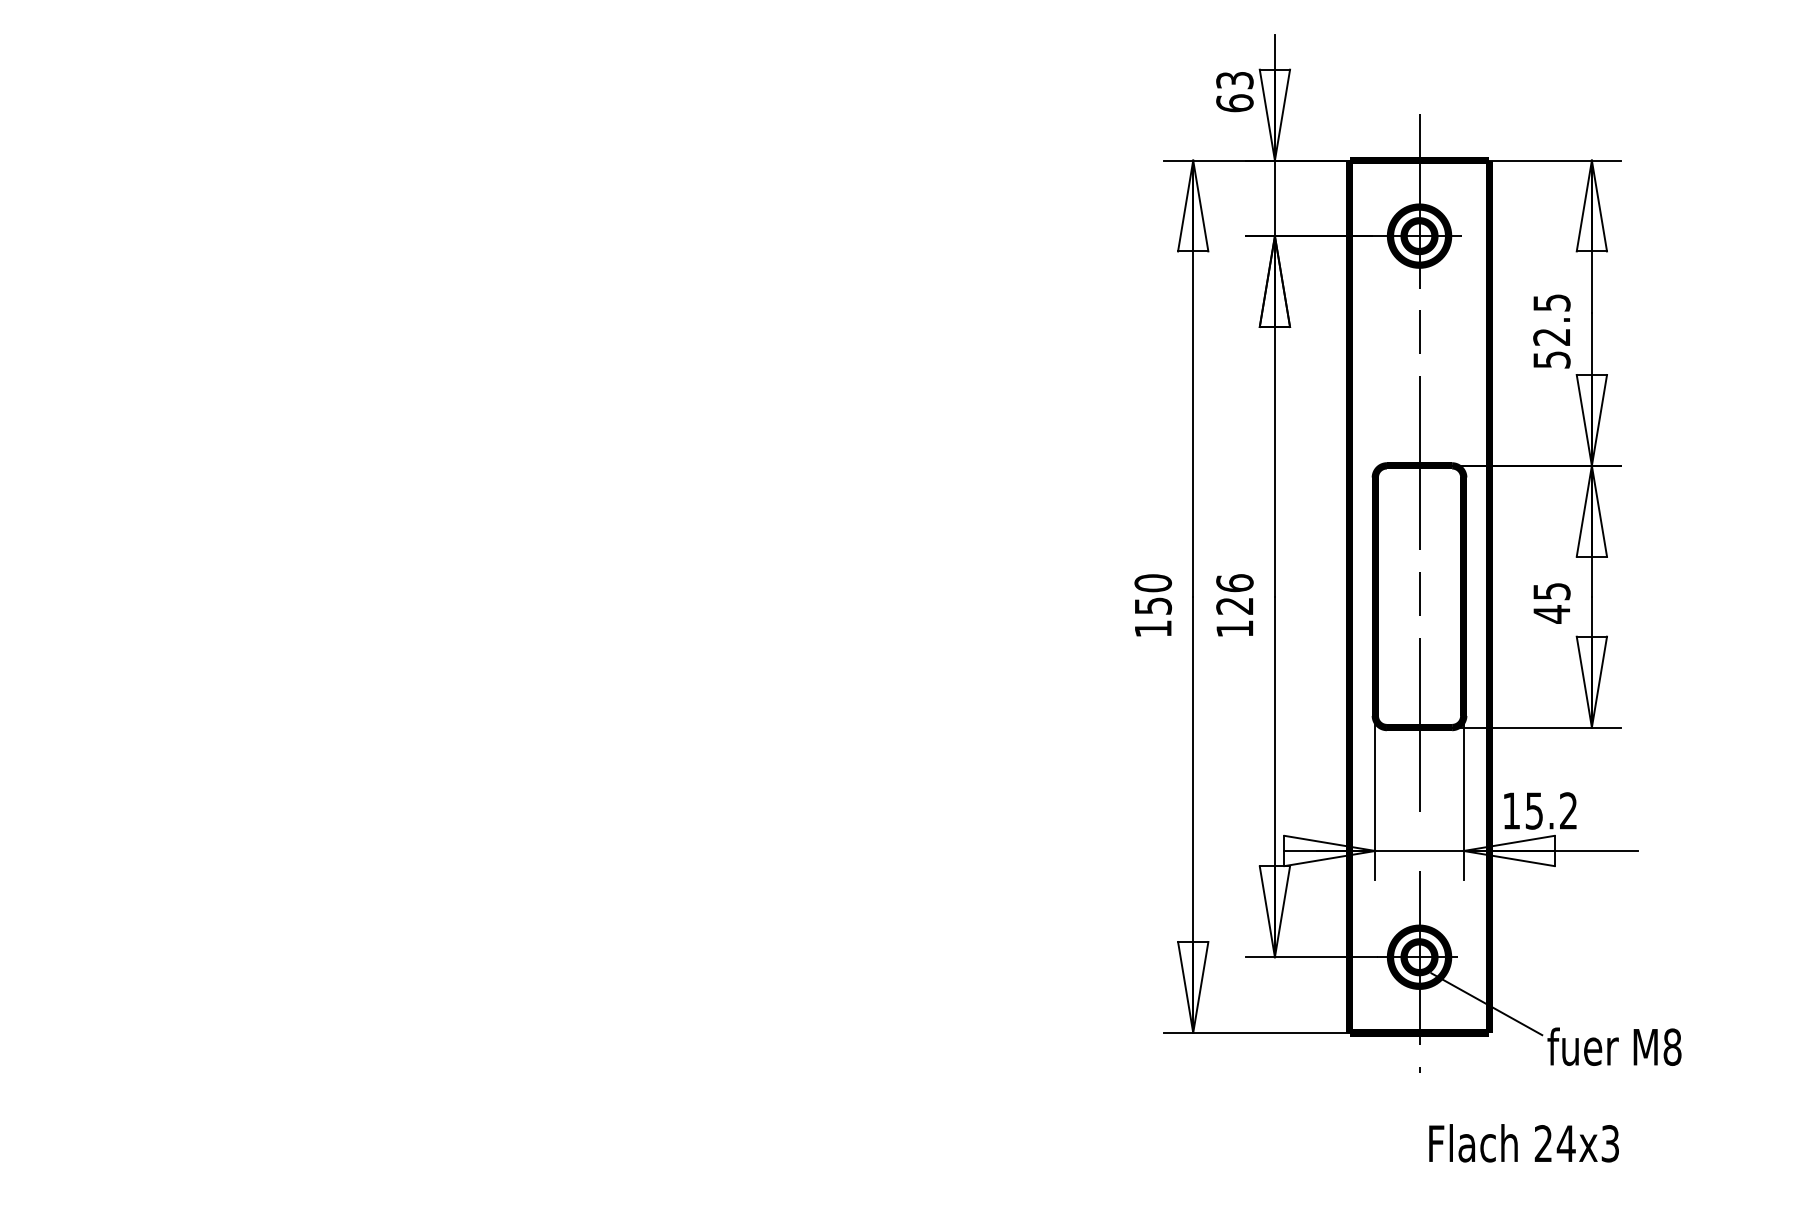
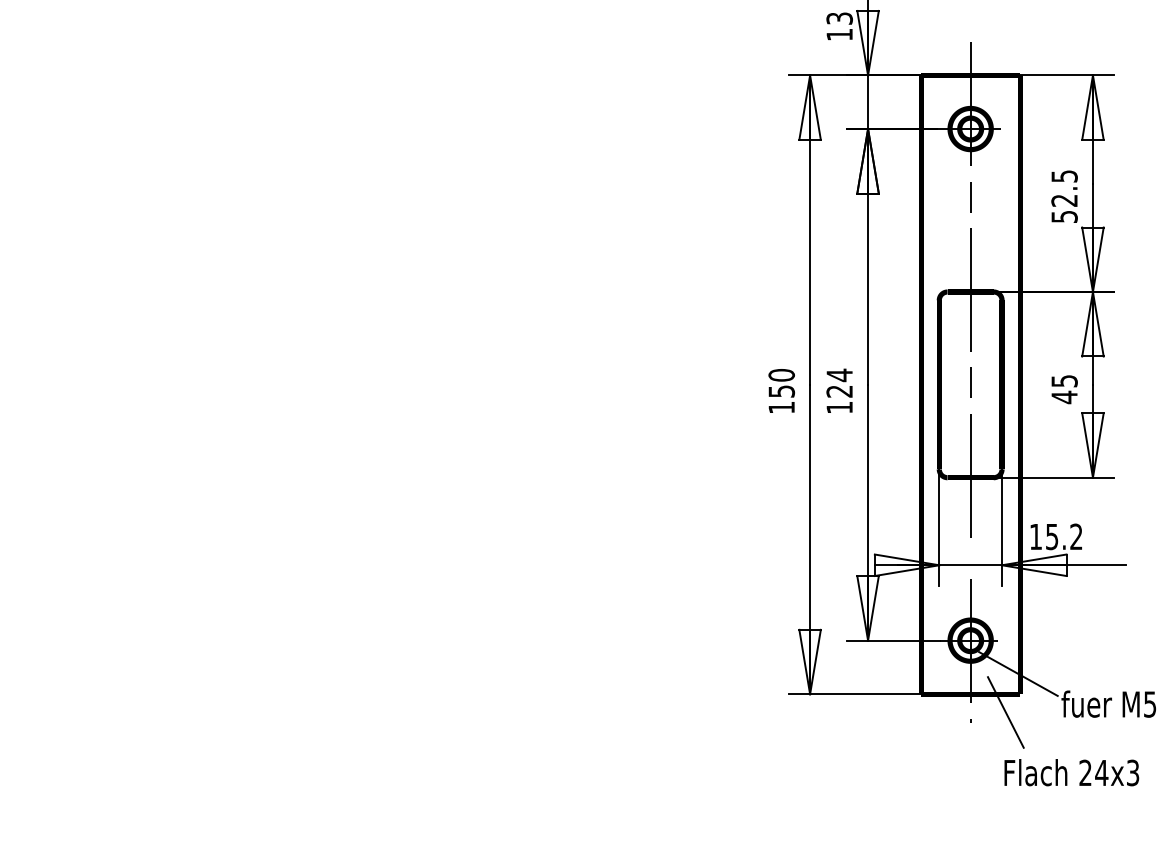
text: (1234, 103) -> (839, 34), 63 -> 13
text: (1234, 582) -> (839, 374), 126 -> 124
text: (1672, 1046) -> (1150, 703), M8 -> M5
line: (1468, 1058) -> (1005, 712), added
text: (1523, 1143) -> (1071, 772), moved

